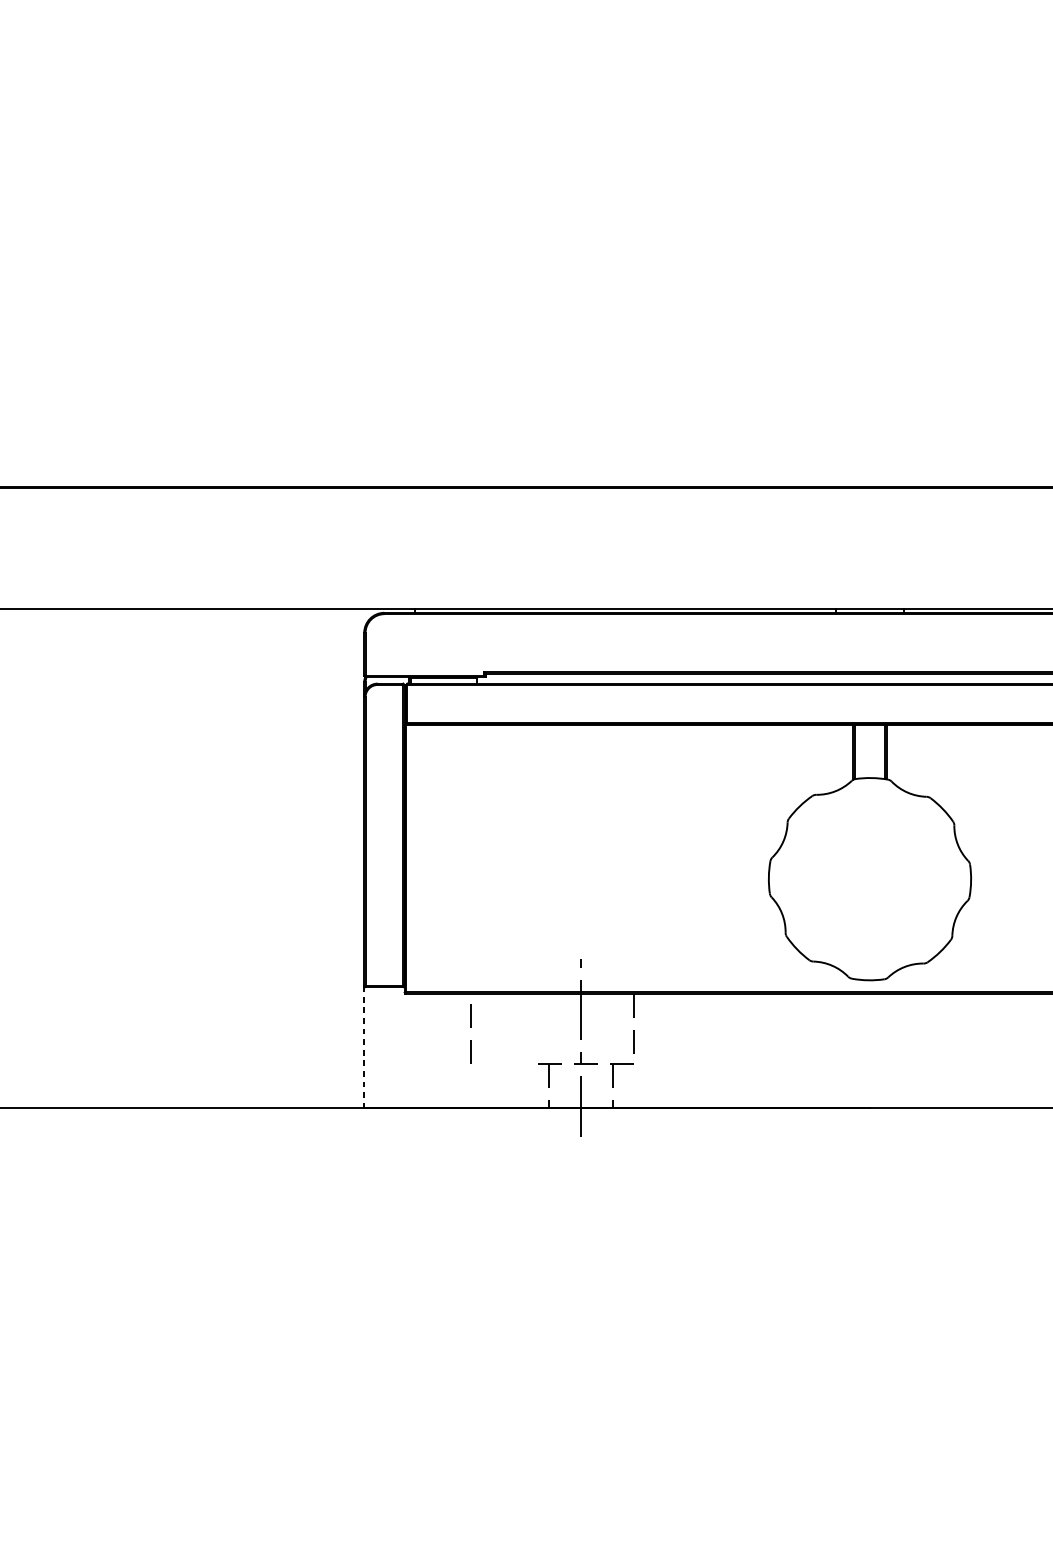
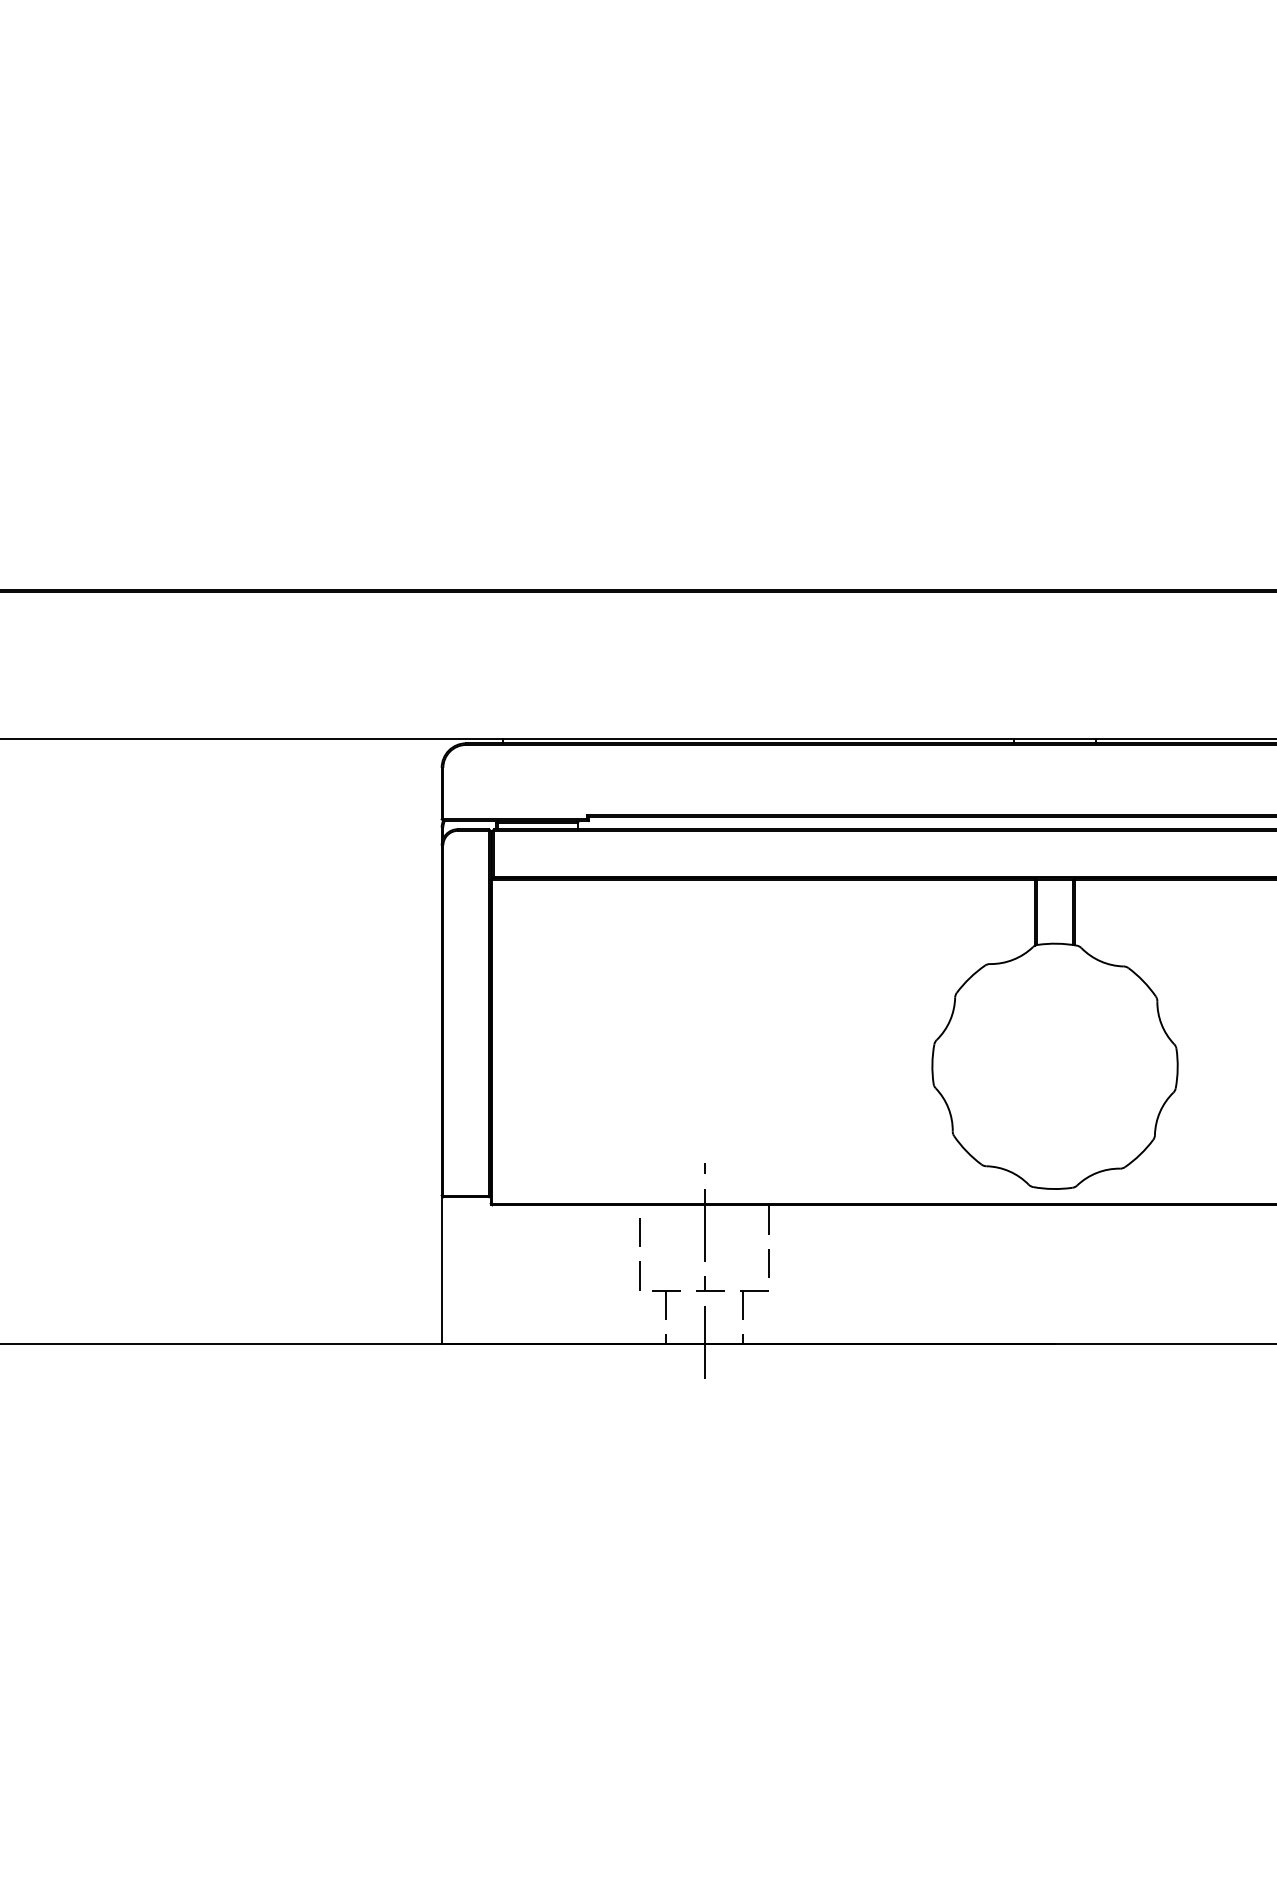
line: (470, 1040) -> (639, 1261), moved
line: (364, 1047) -> (441, 1270), dashed -> solid

